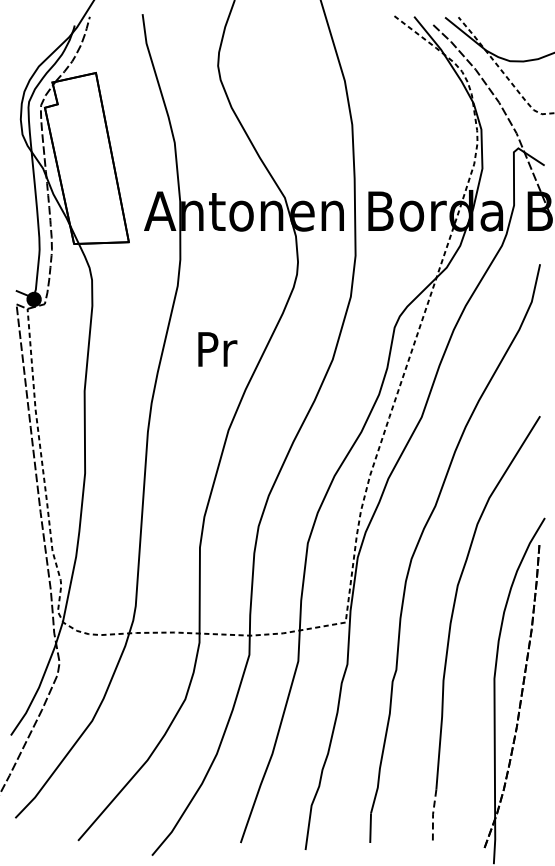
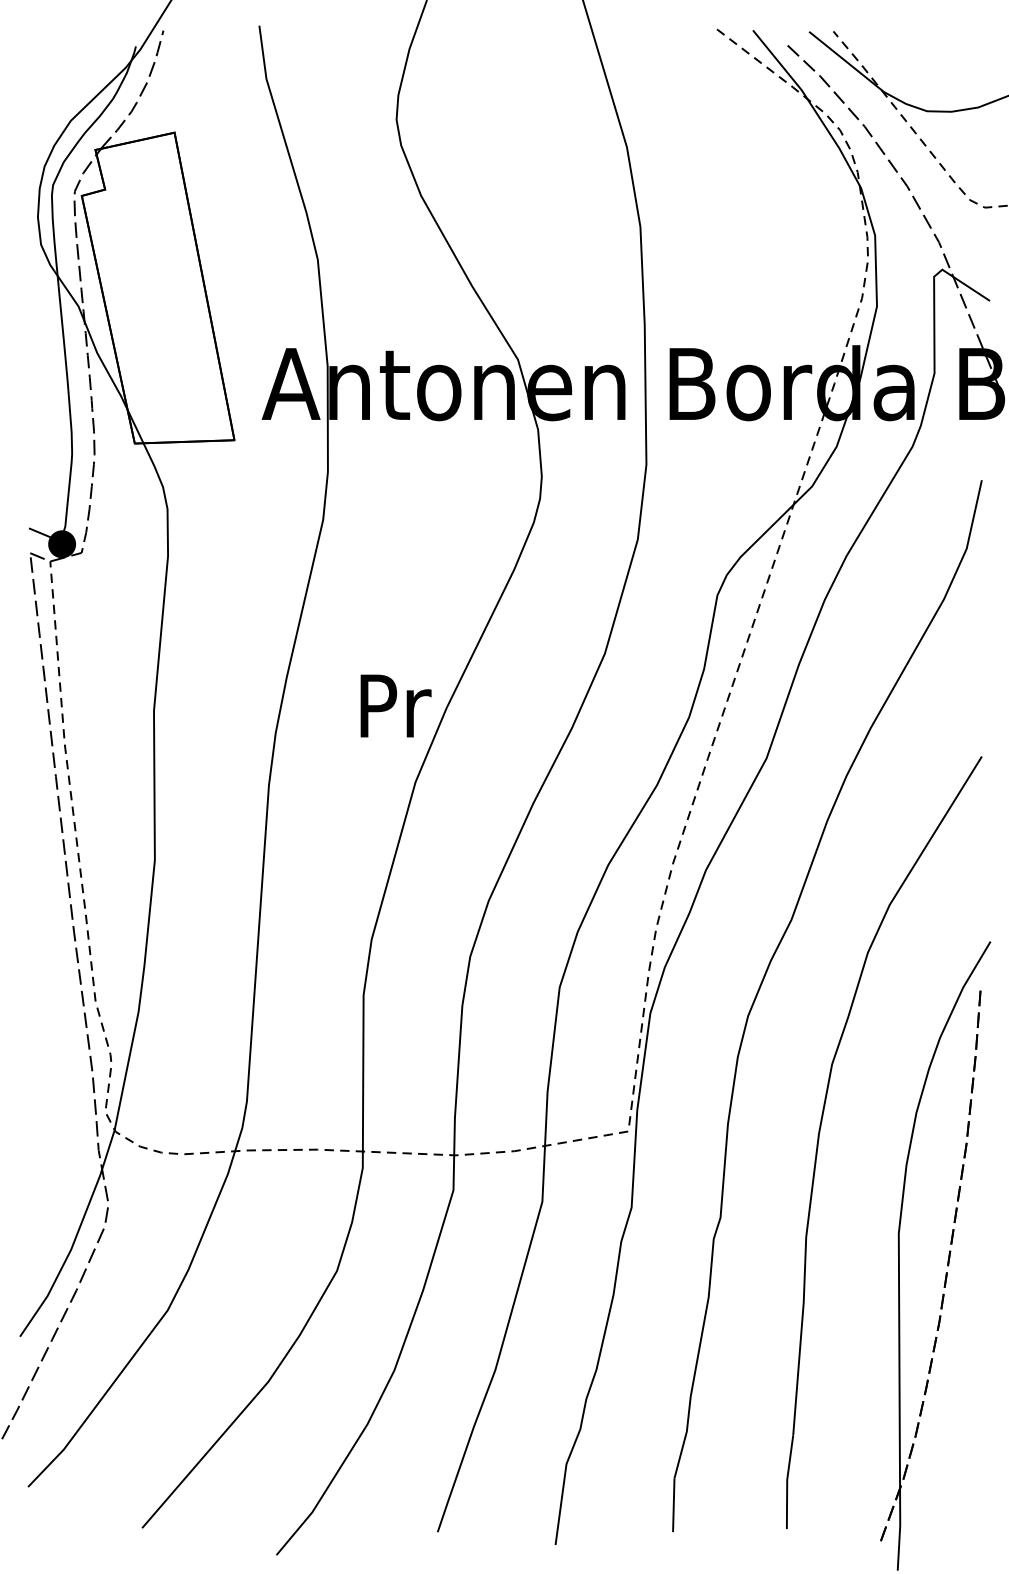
text: (217, 349) -> (395, 706), moved
line: (433, 815) -> (788, 1482), dashed -> solid

